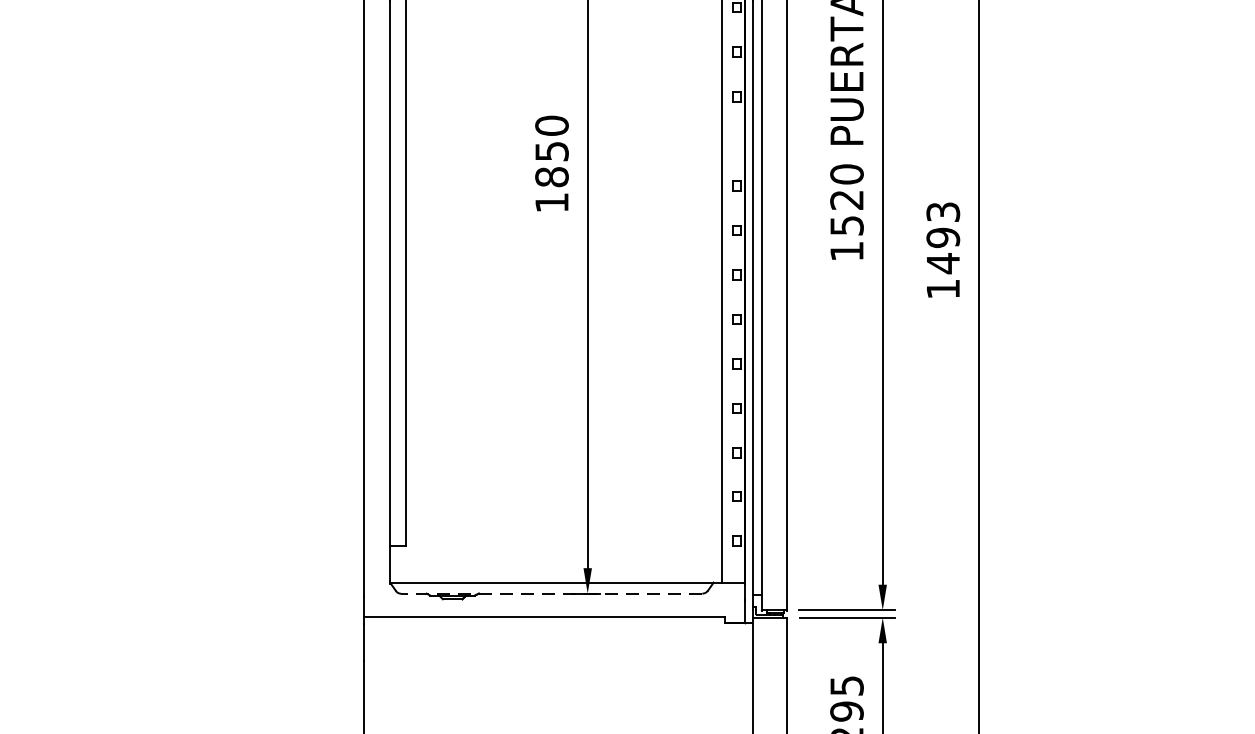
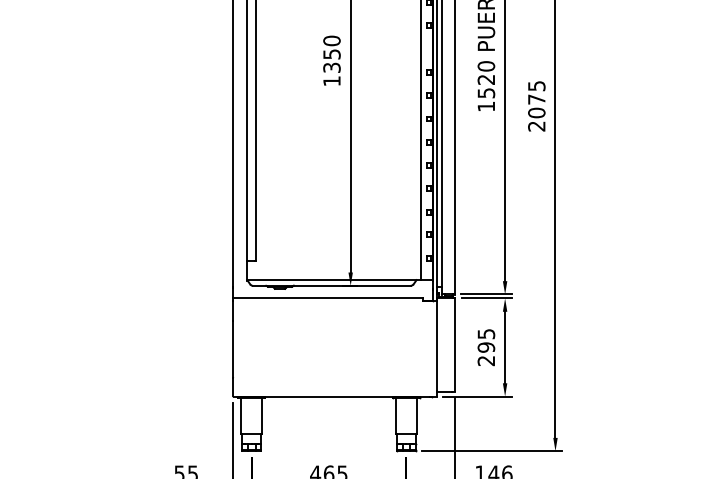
text: (551, 176) -> (331, 67), 1850 -> 1350
text: (942, 251) -> (536, 106), 1493 -> 2075
line: (551, 593) -> (331, 285), dashed -> solid

